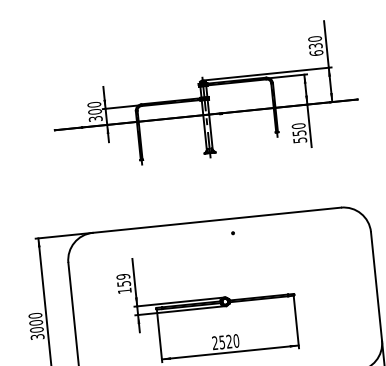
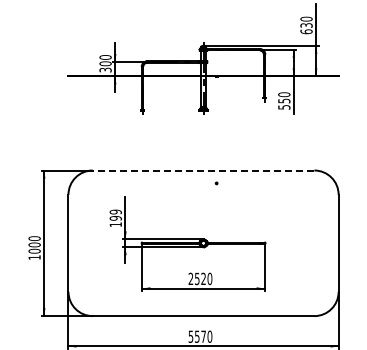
line: (216, 220) -> (203, 170), solid -> dashed
text: (123, 284) -> (115, 218), 159 -> 199
text: (37, 336) -> (34, 257), 3000 -> 1000

